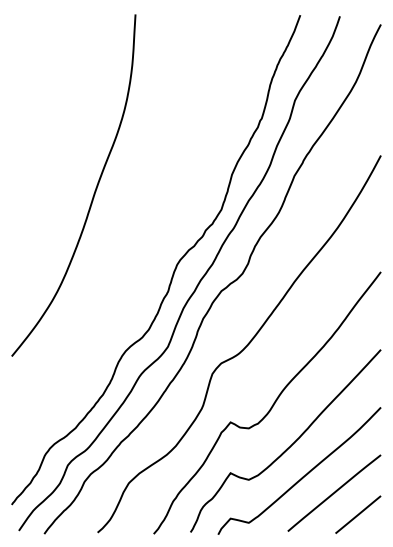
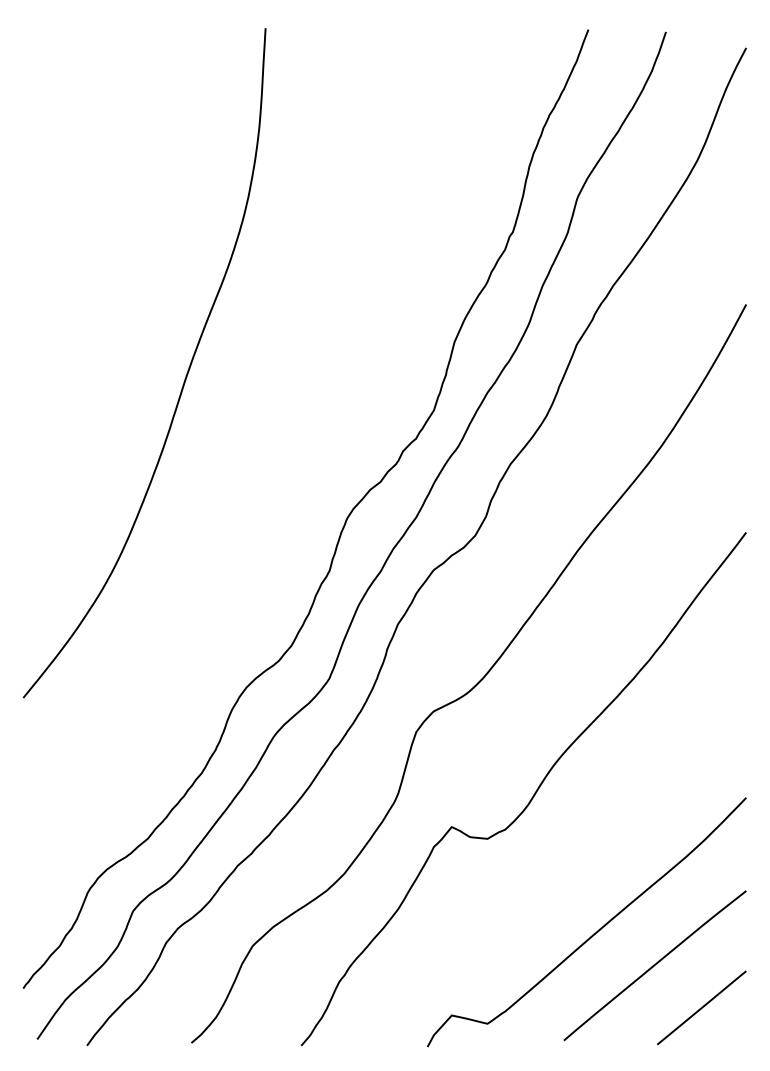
curve: (290, 445) -> (569, 872), removed

